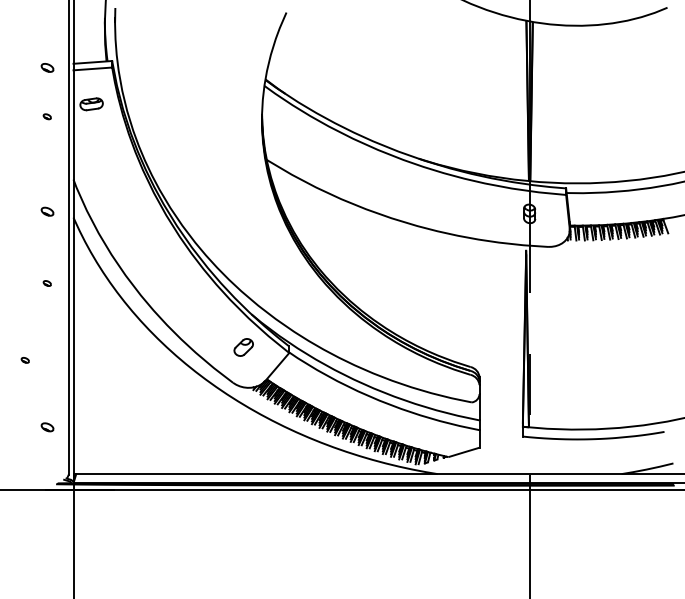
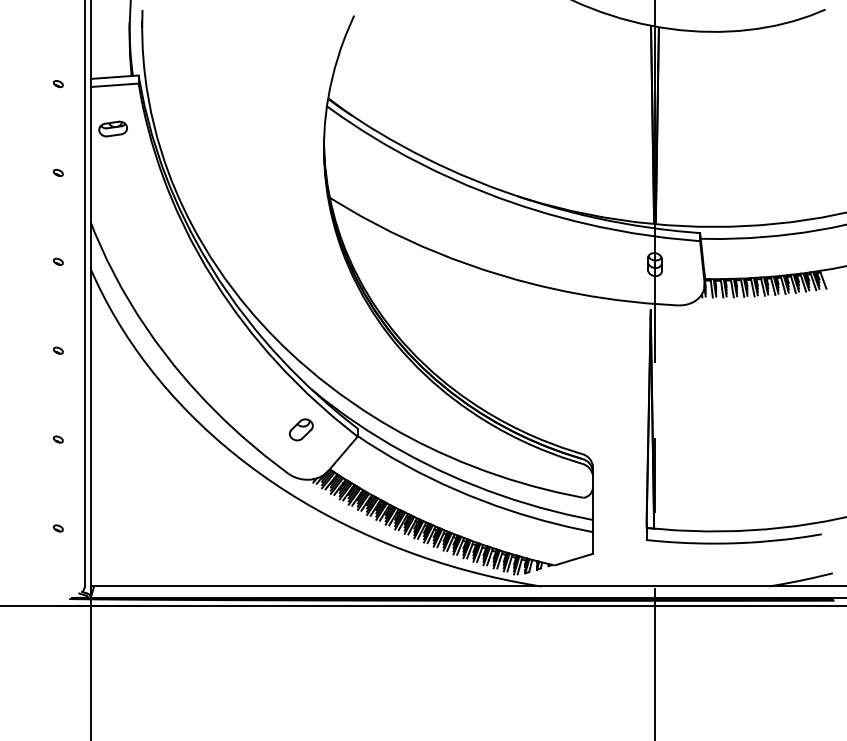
part: (46, 67) -> (57, 83), size x0.62
part: (46, 116) -> (57, 172), moved
part: (46, 211) -> (57, 261), size x0.62
part: (24, 360) -> (57, 439), moved
part: (46, 426) -> (57, 527), size x0.62

